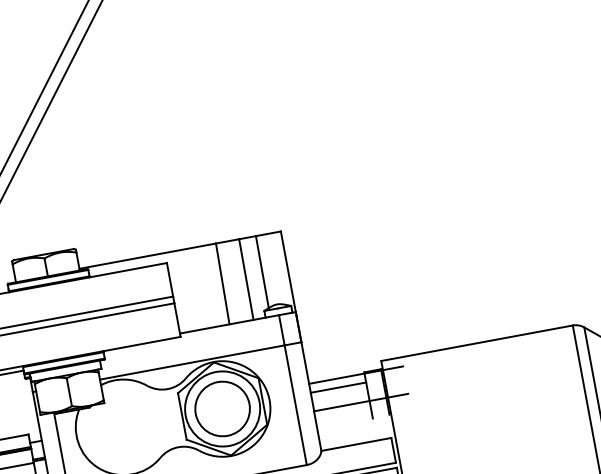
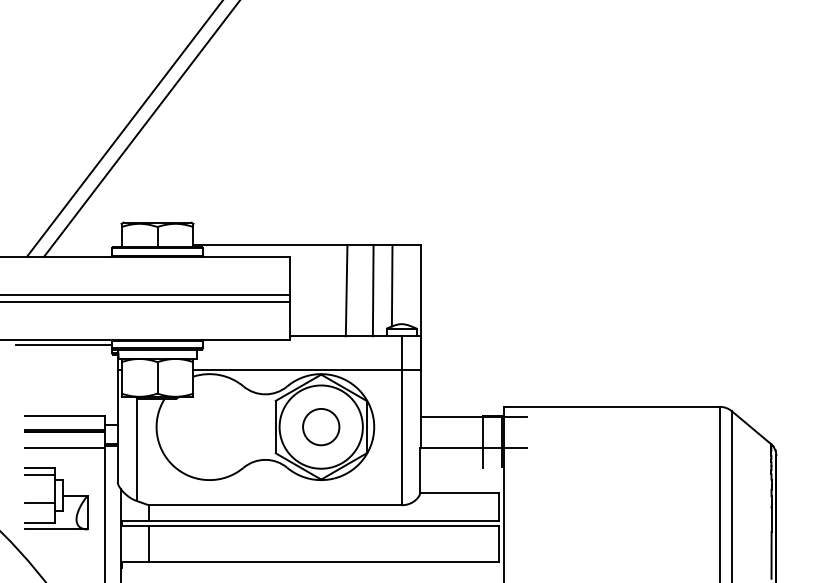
line: (338, 387) -> (451, 427), removed
circle: (221, 408) -> (320, 426), size x0.6

